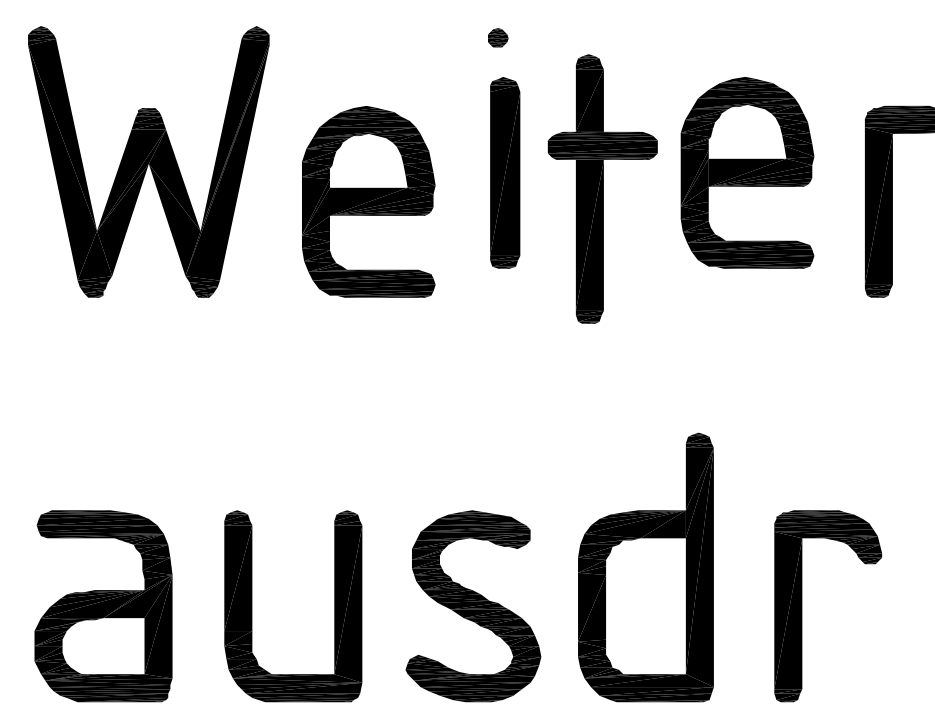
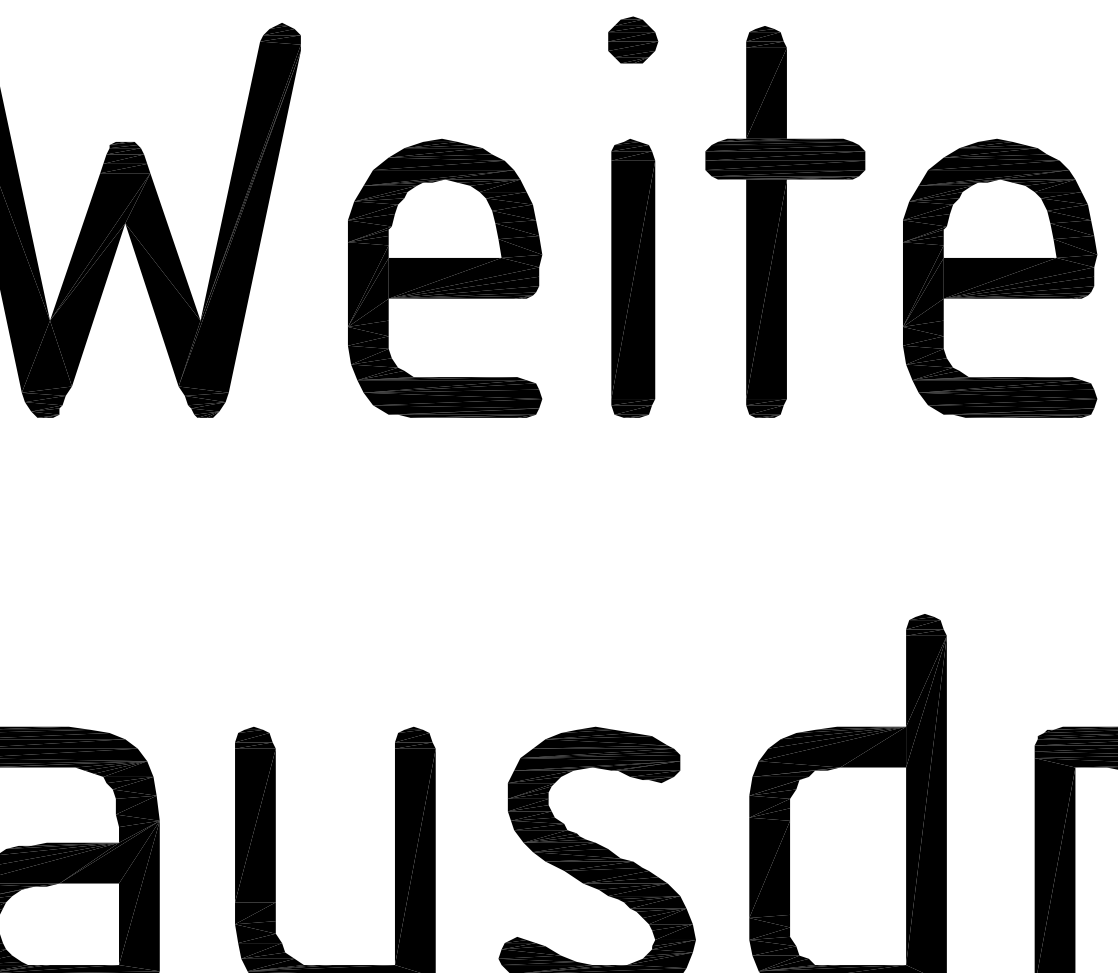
part: (498, 37) -> (633, 39), size x1.67
part: (505, 172) -> (633, 277), moved
part: (747, 172) -> (1000, 277), moved
part: (602, 188) -> (784, 221), moved

